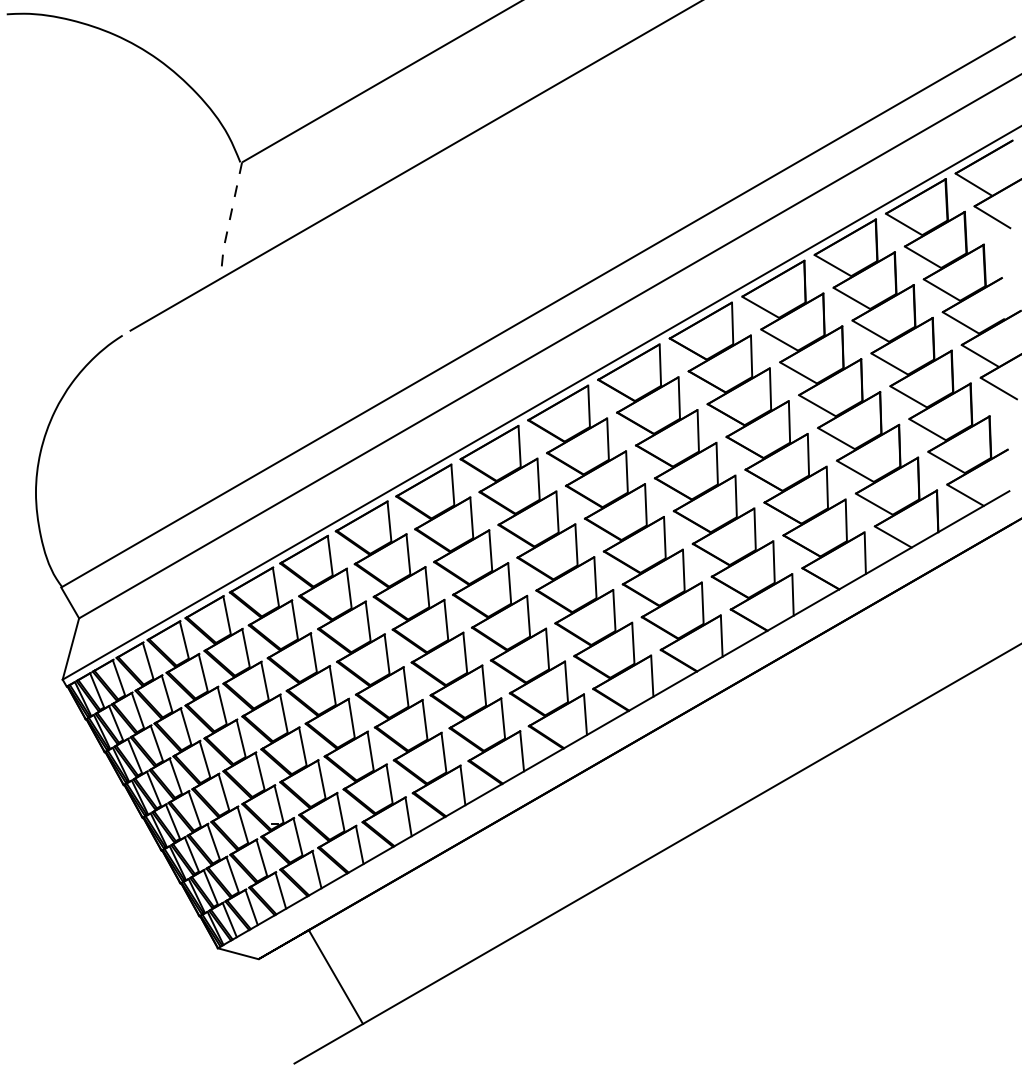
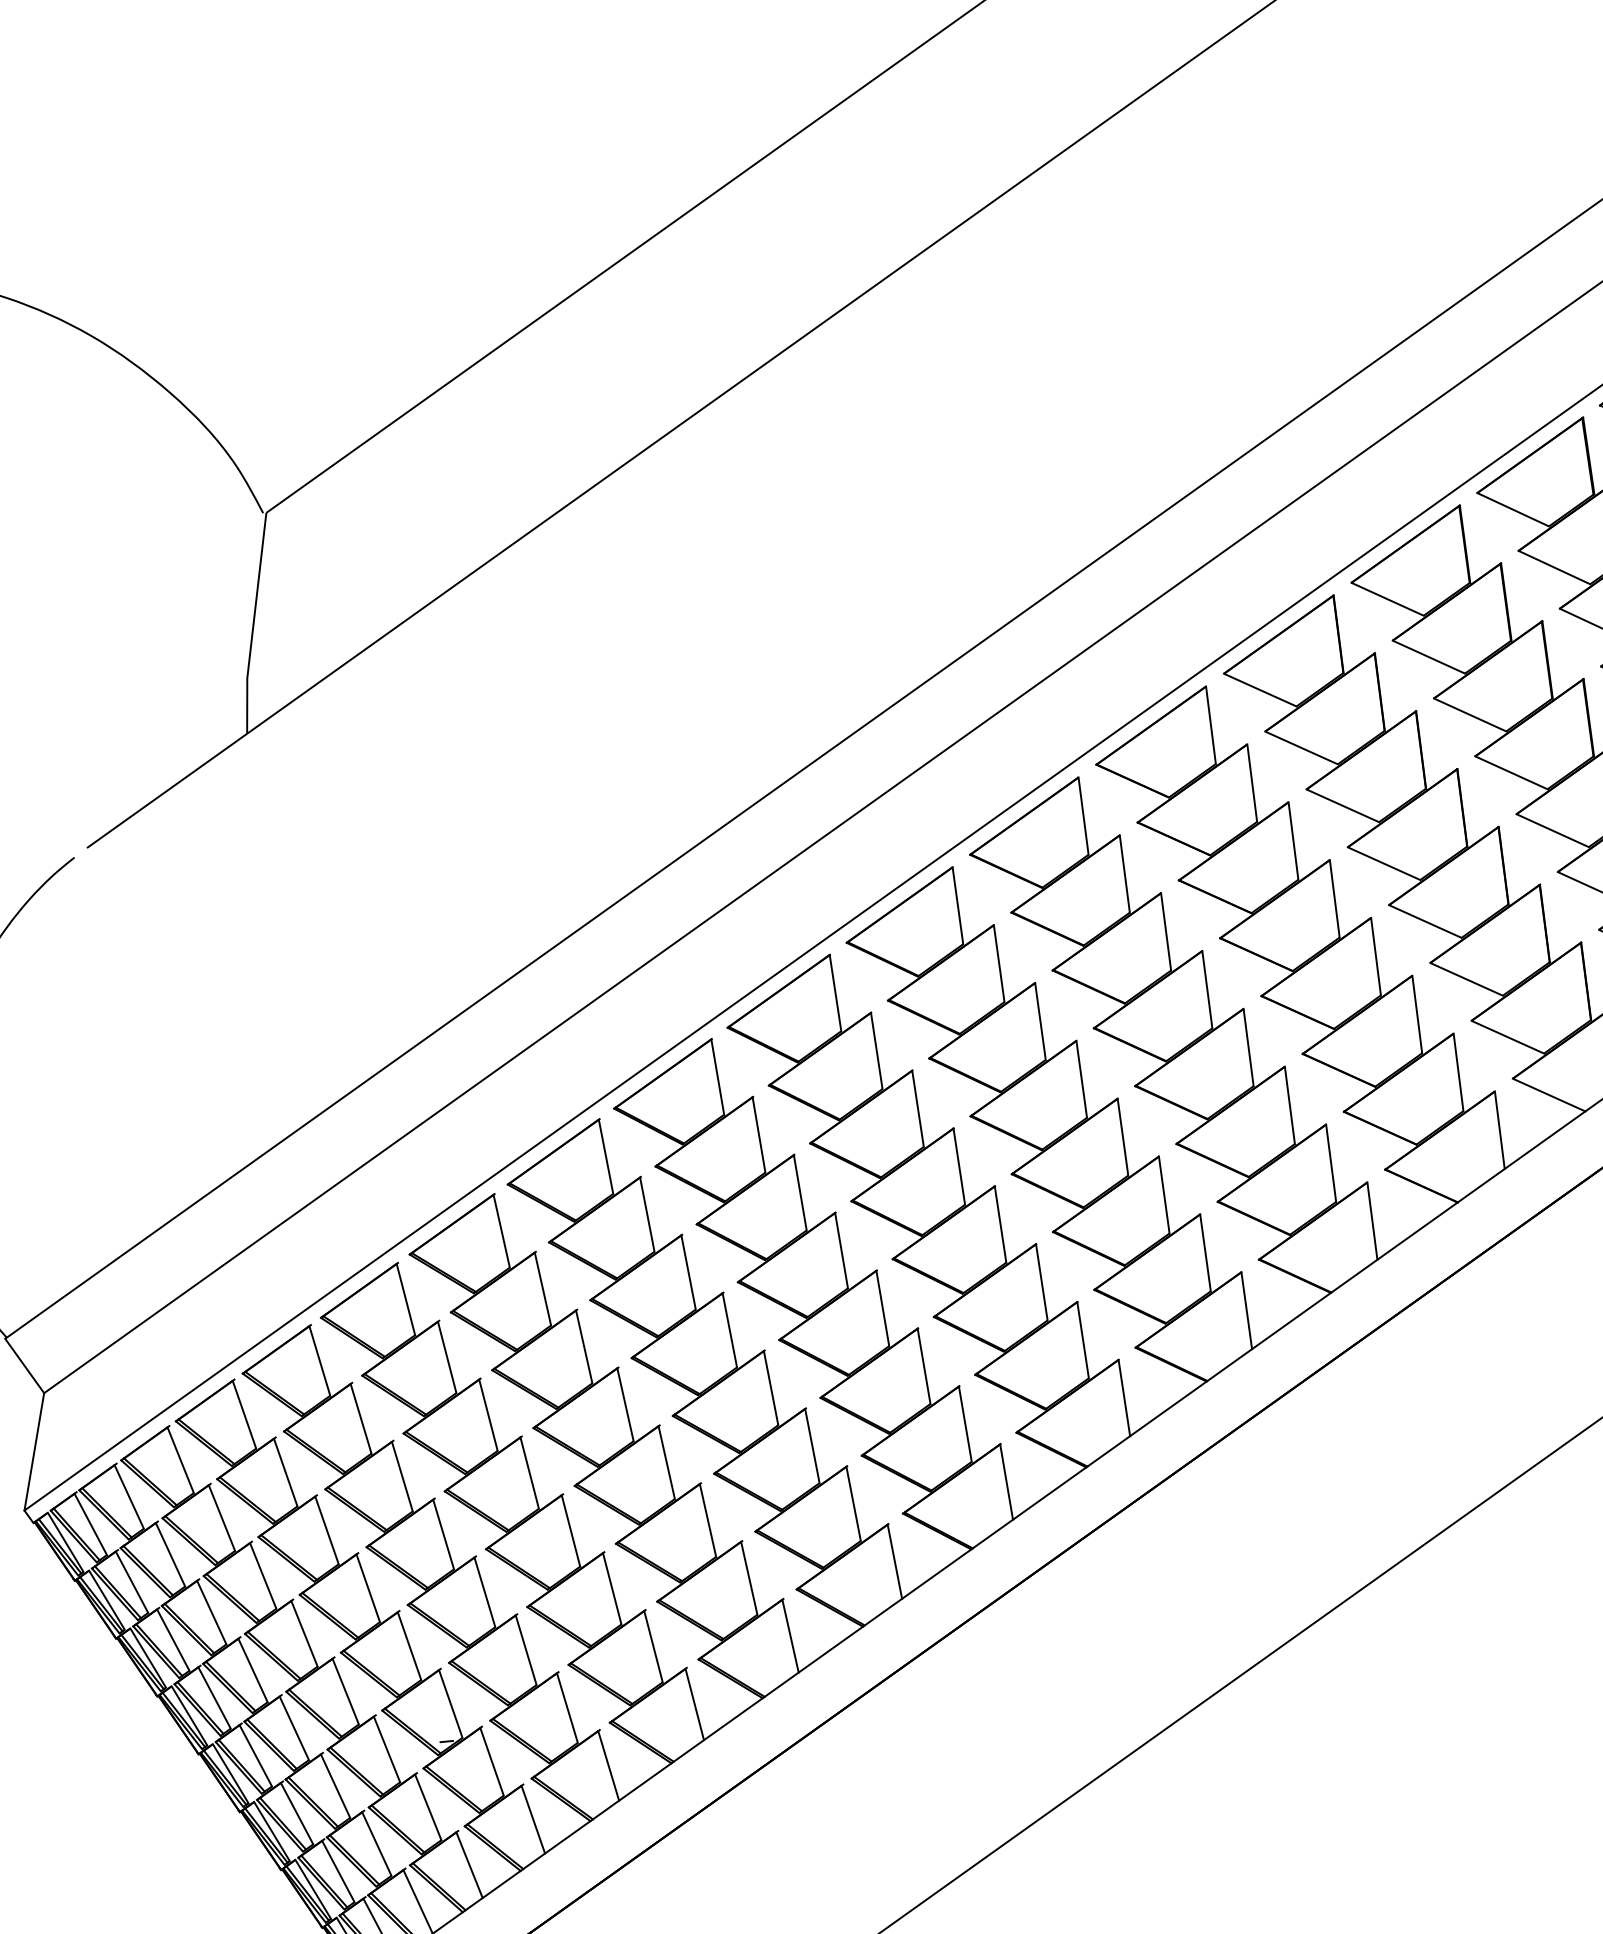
line: (229, 220) -> (253, 623), dashed -> solid

